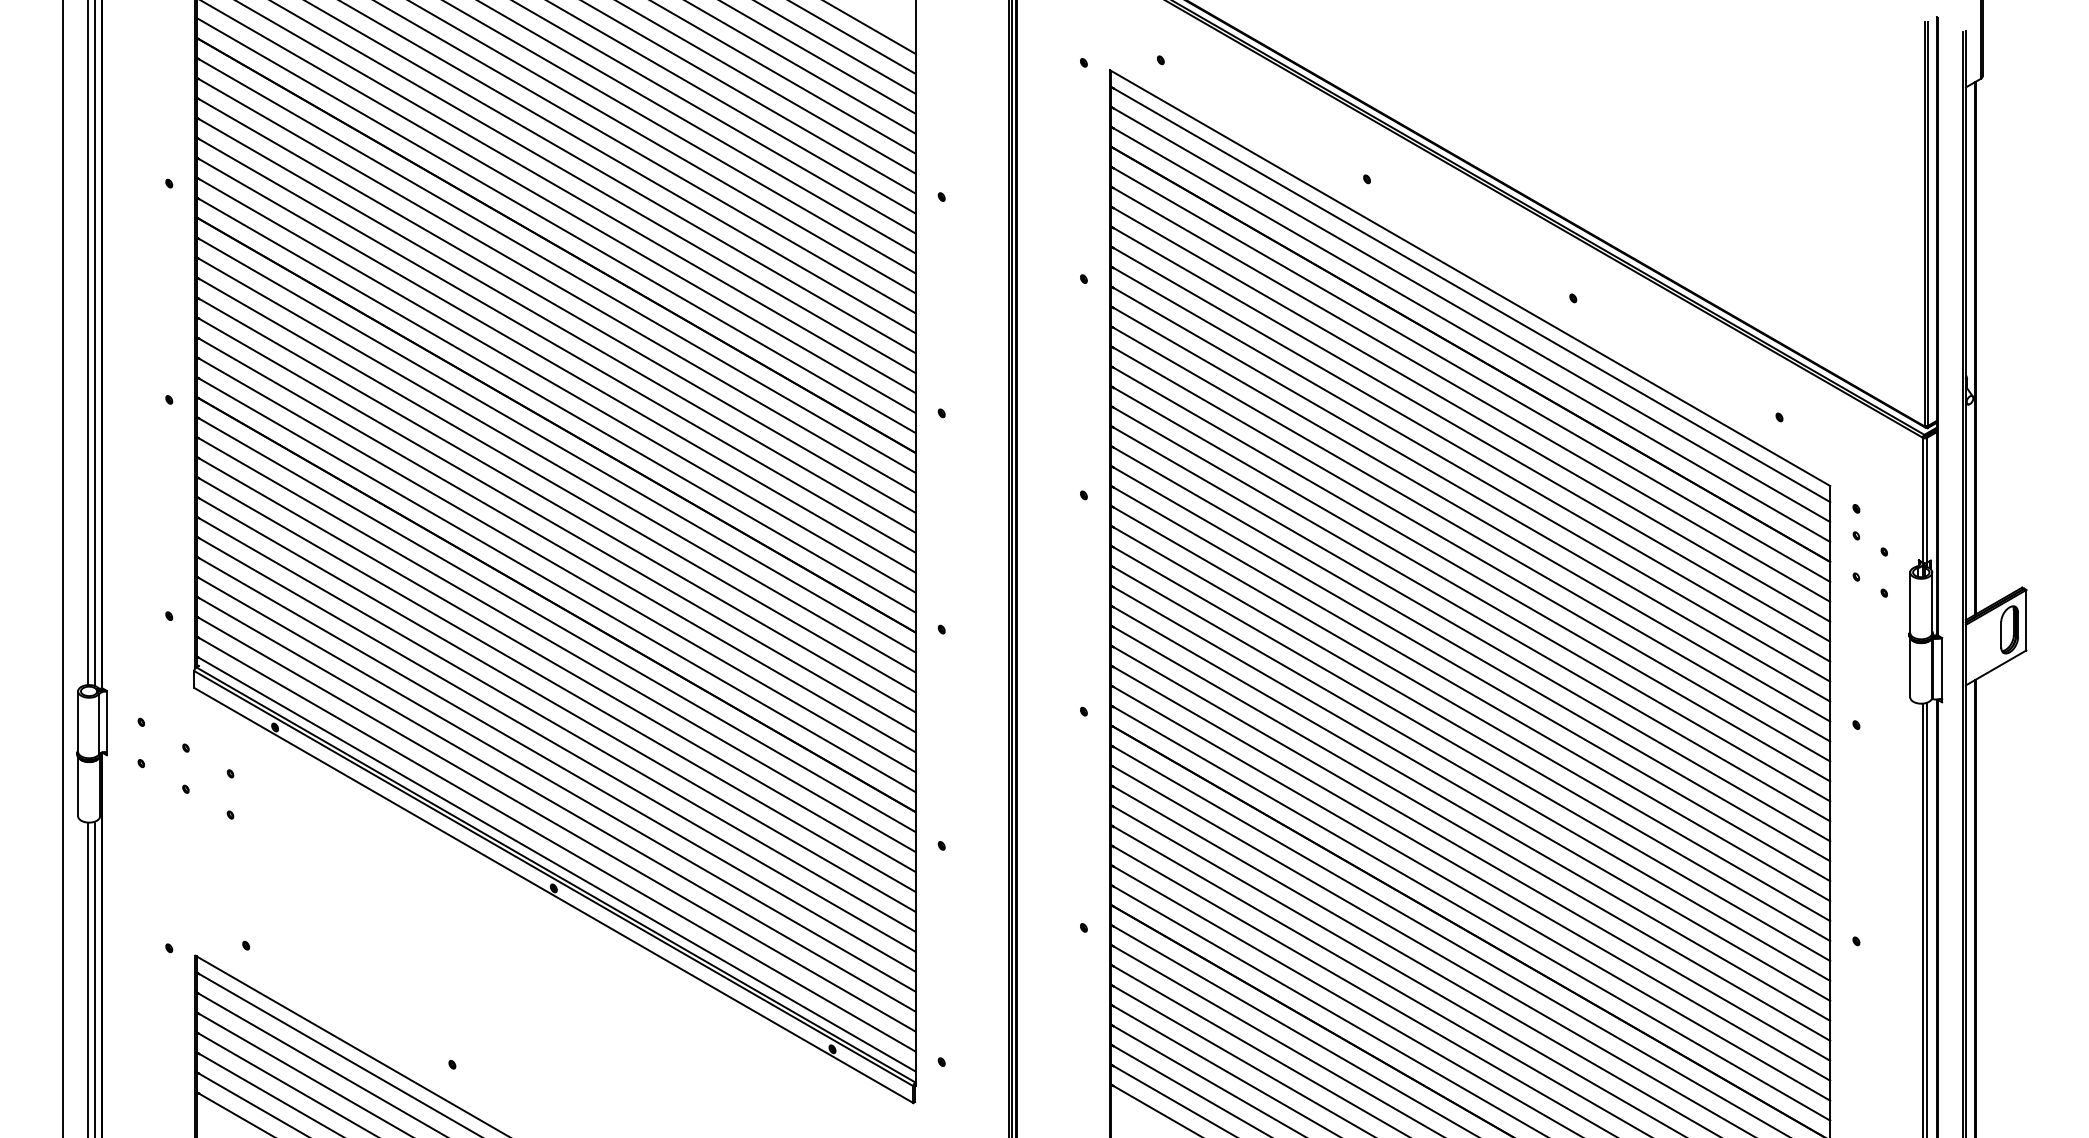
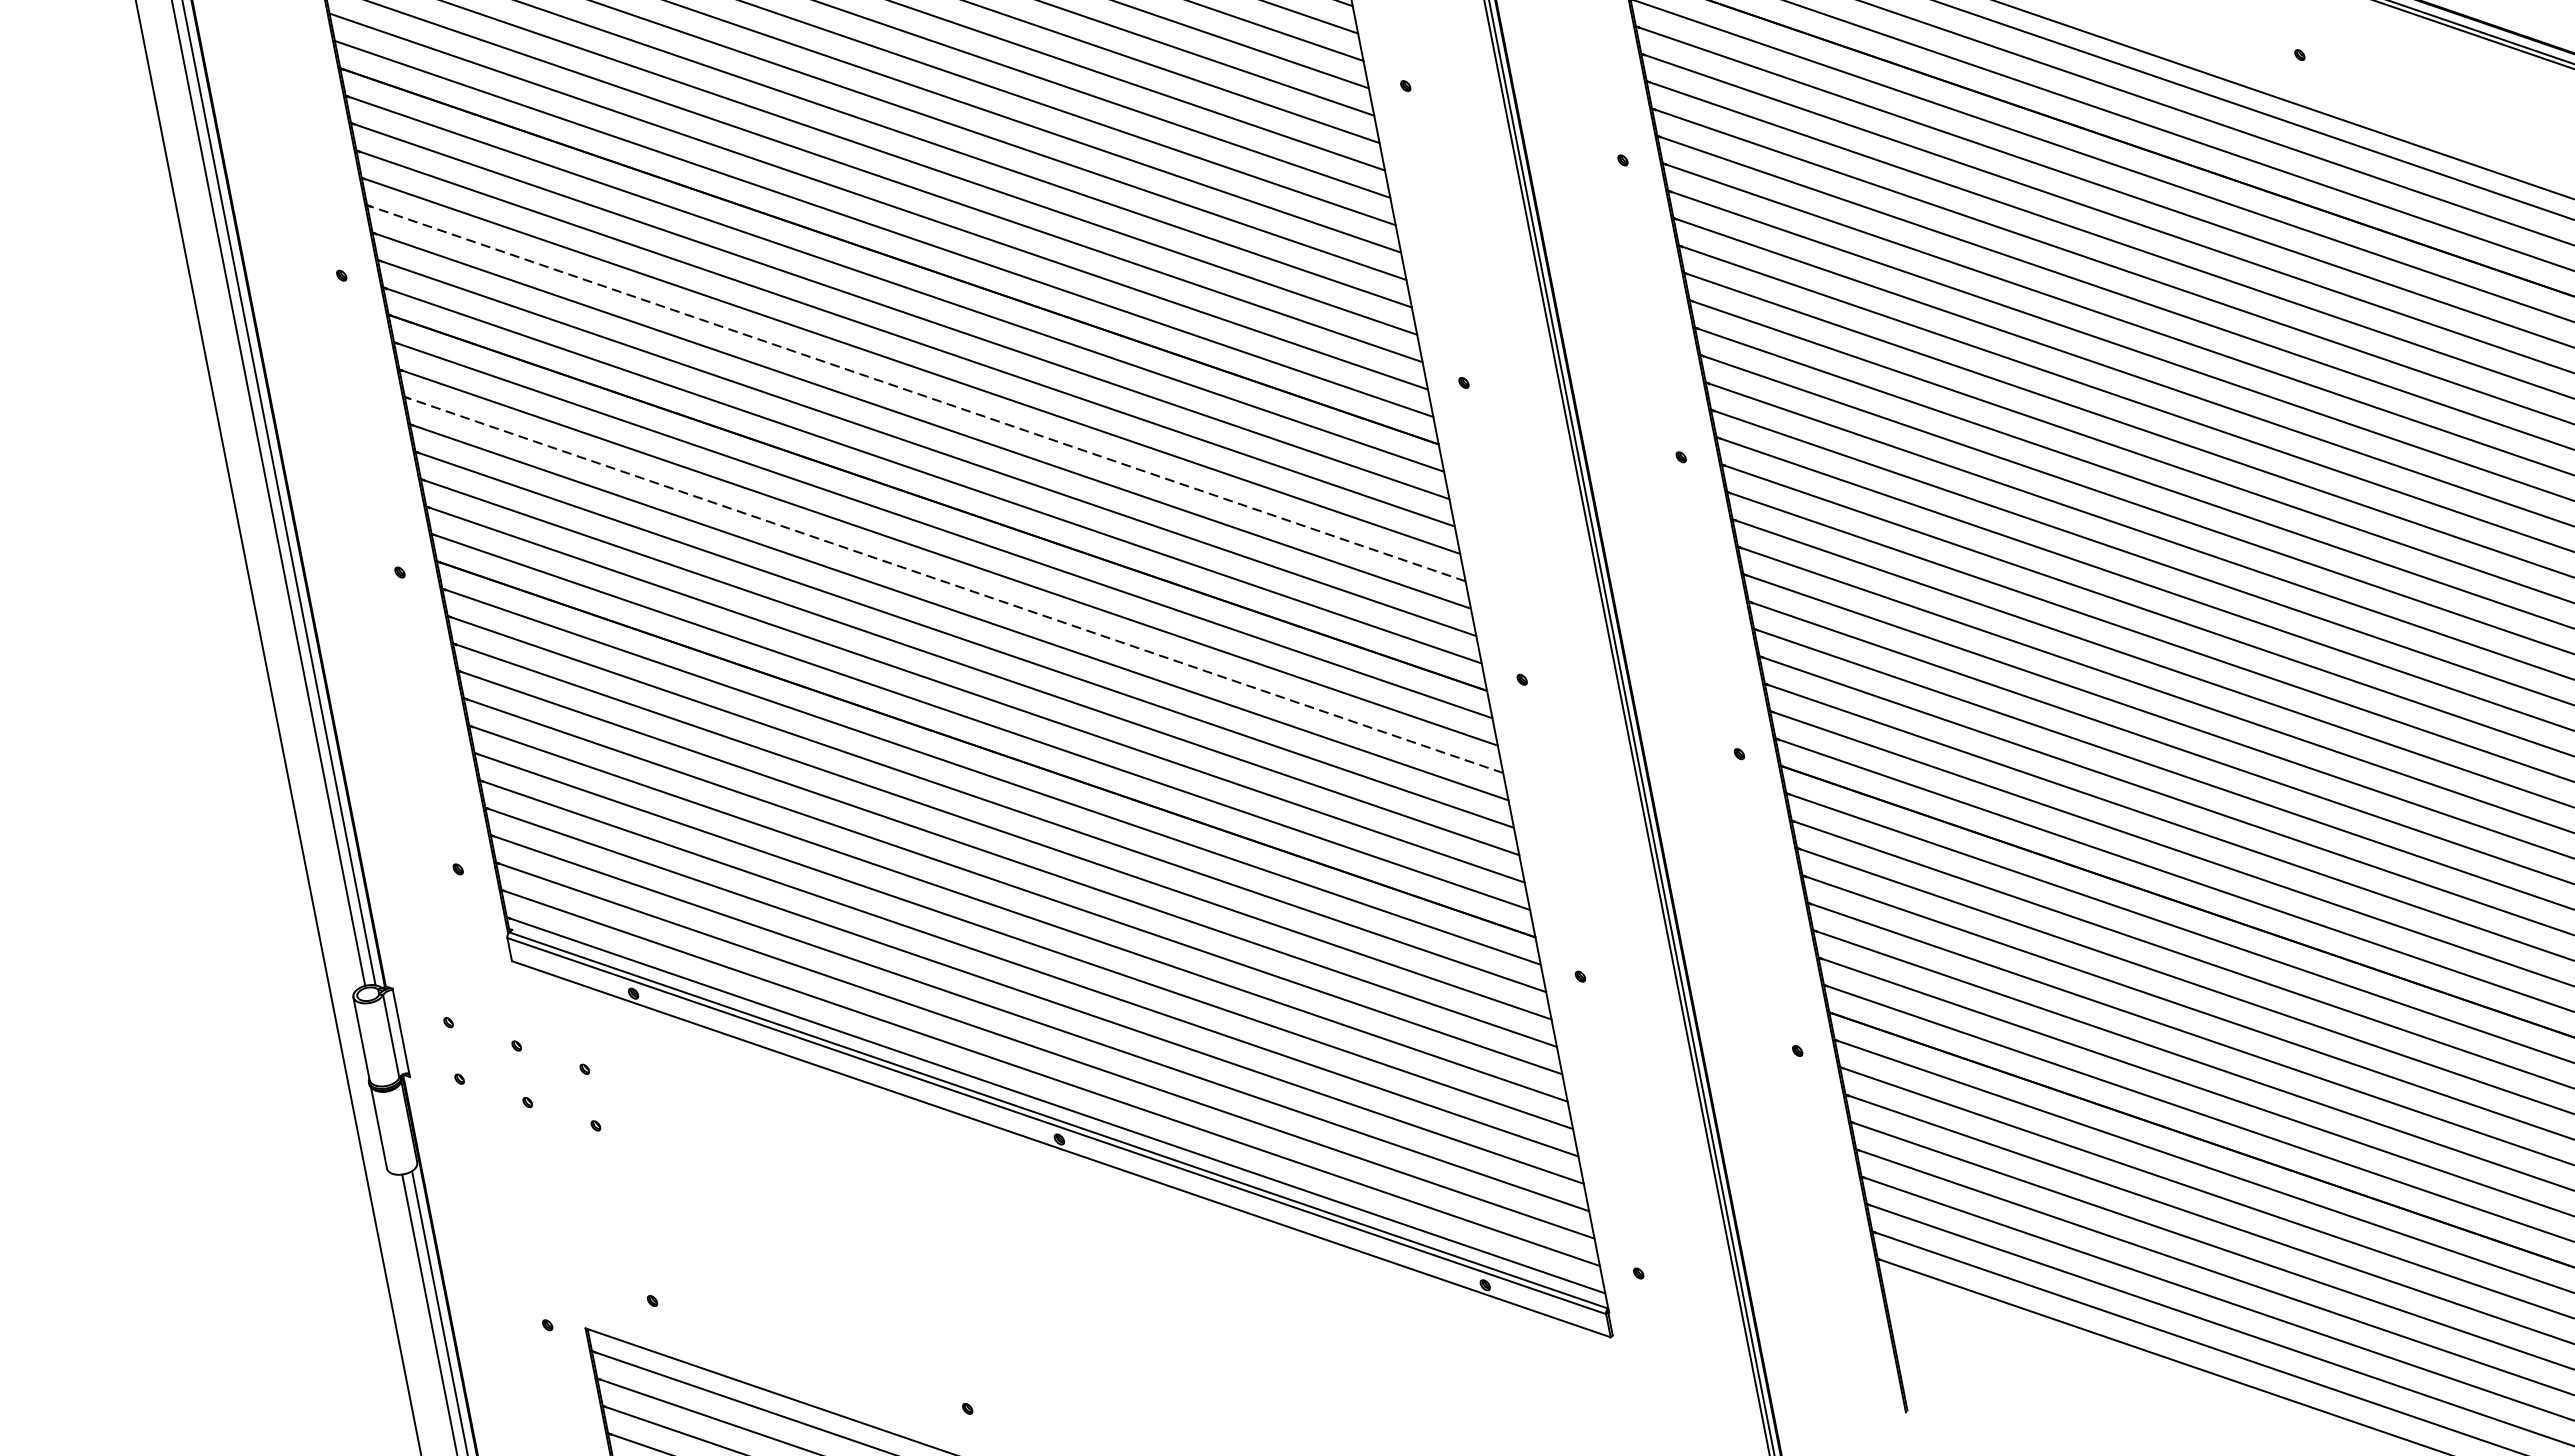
line: (556, 345) -> (916, 393), solid -> dashed
line: (556, 484) -> (954, 584), solid -> dashed

